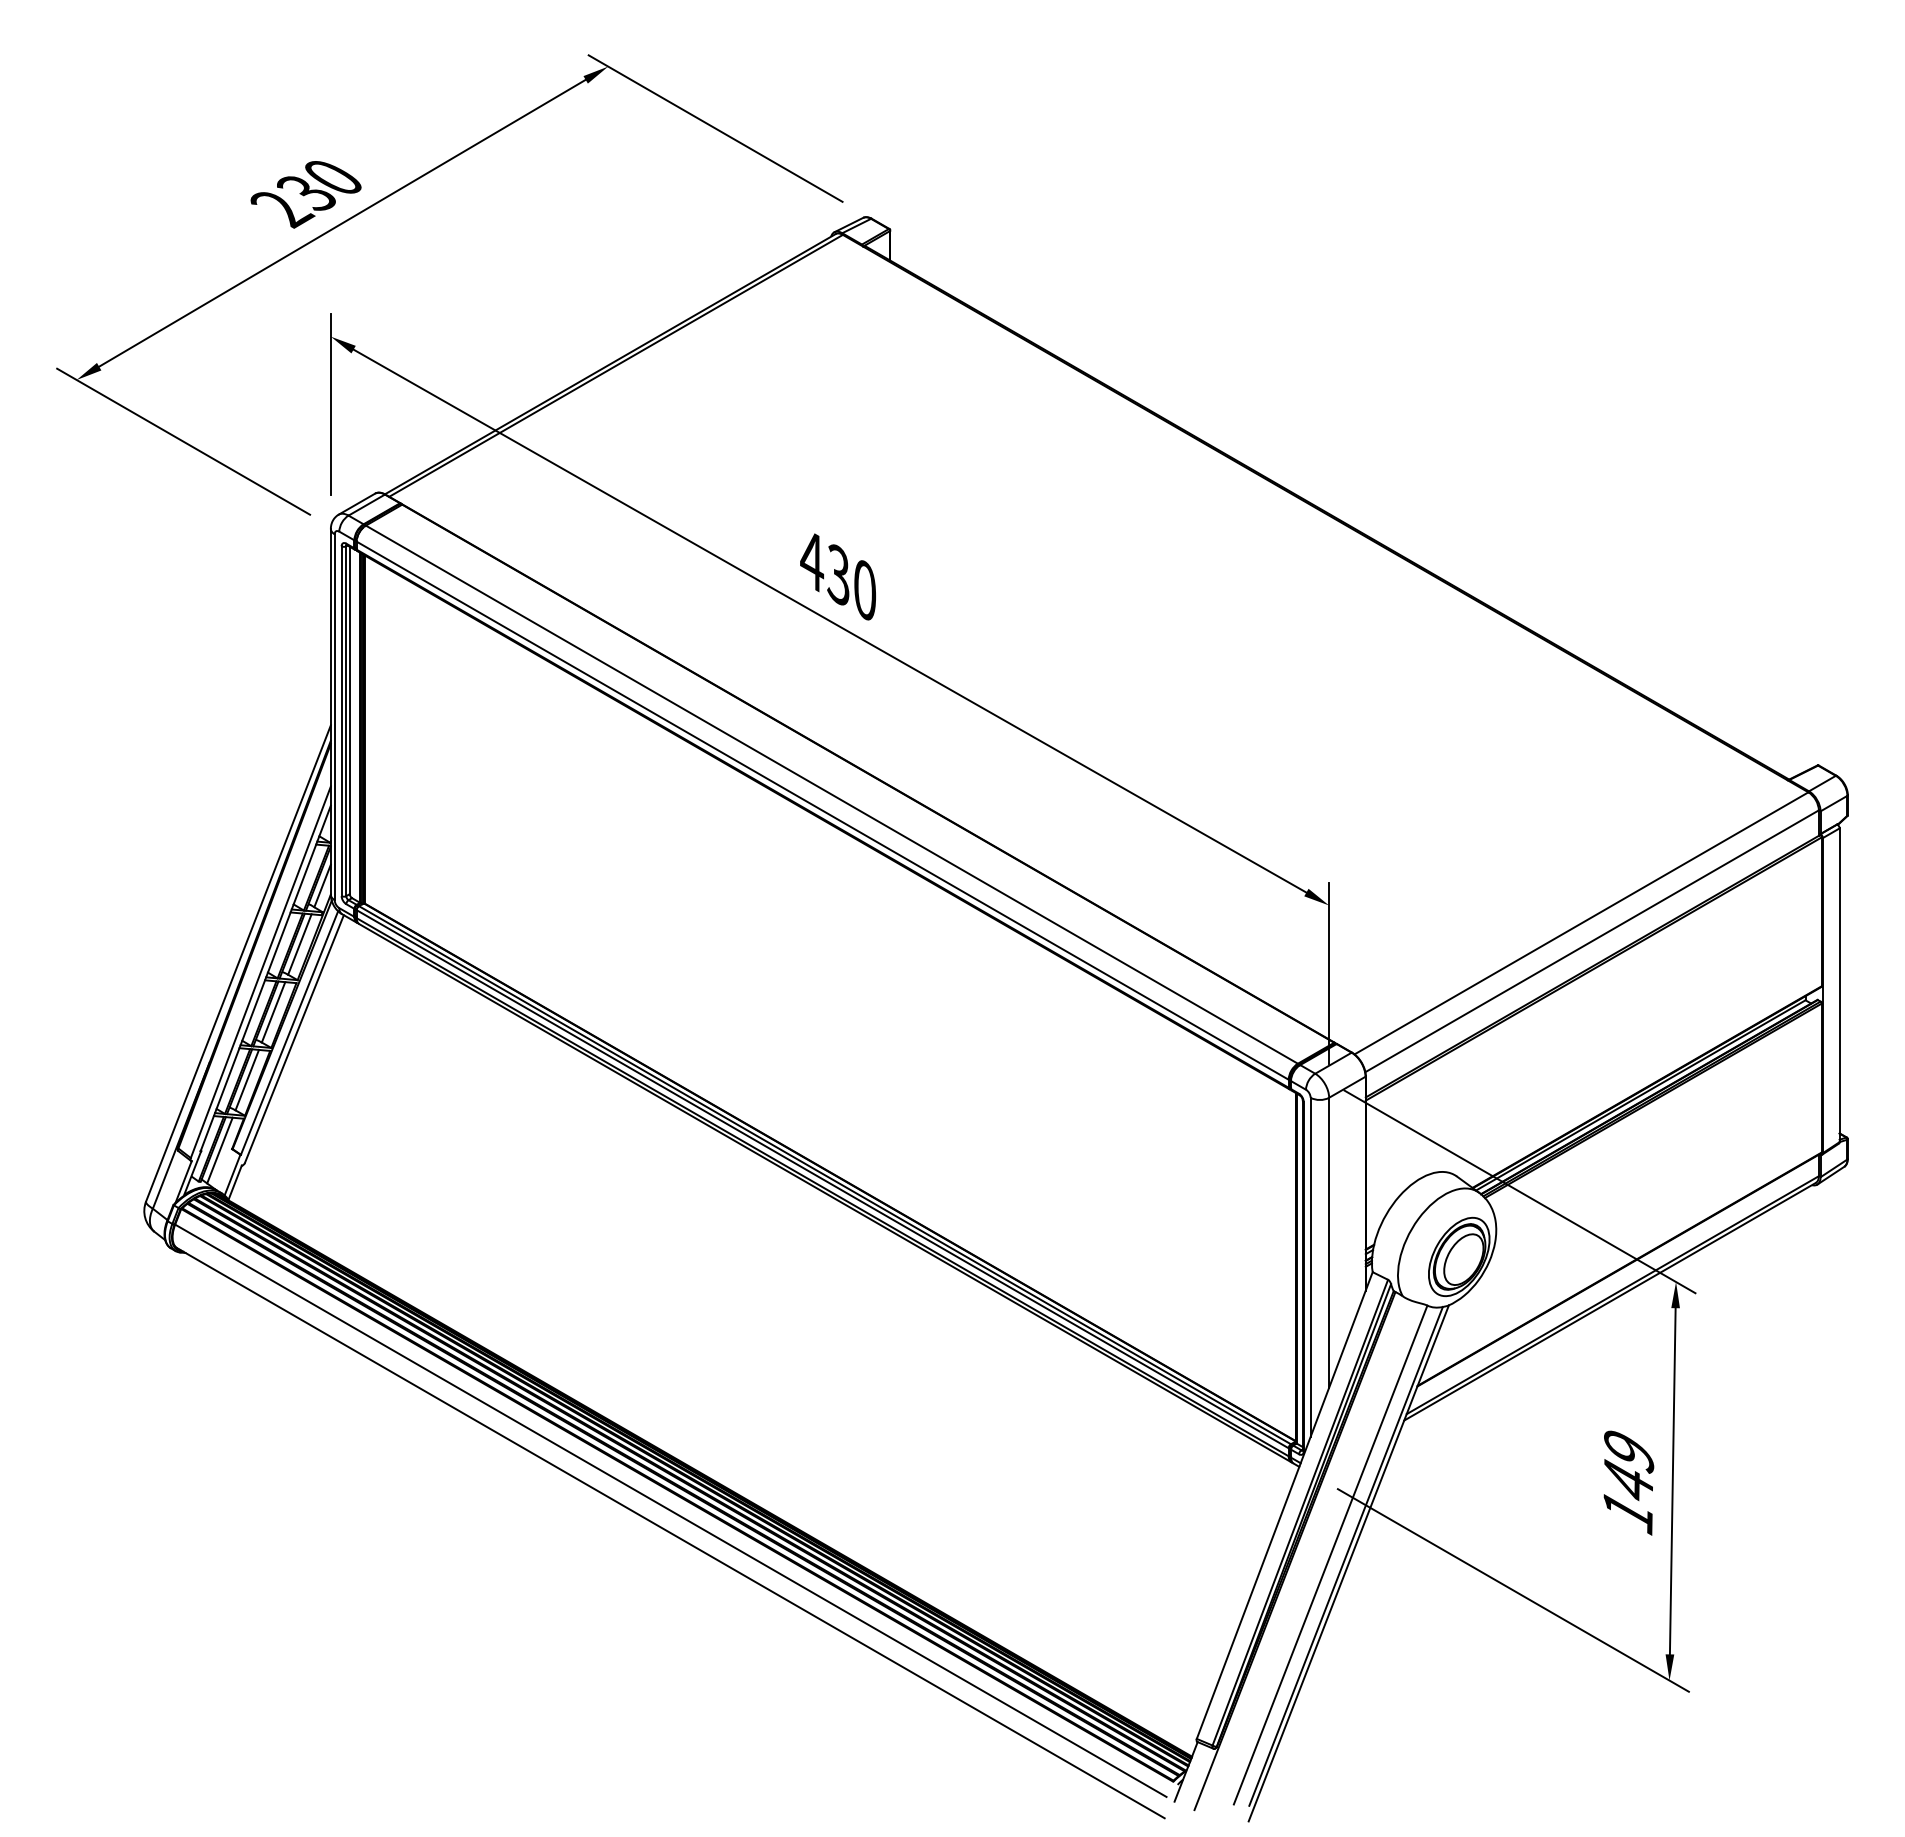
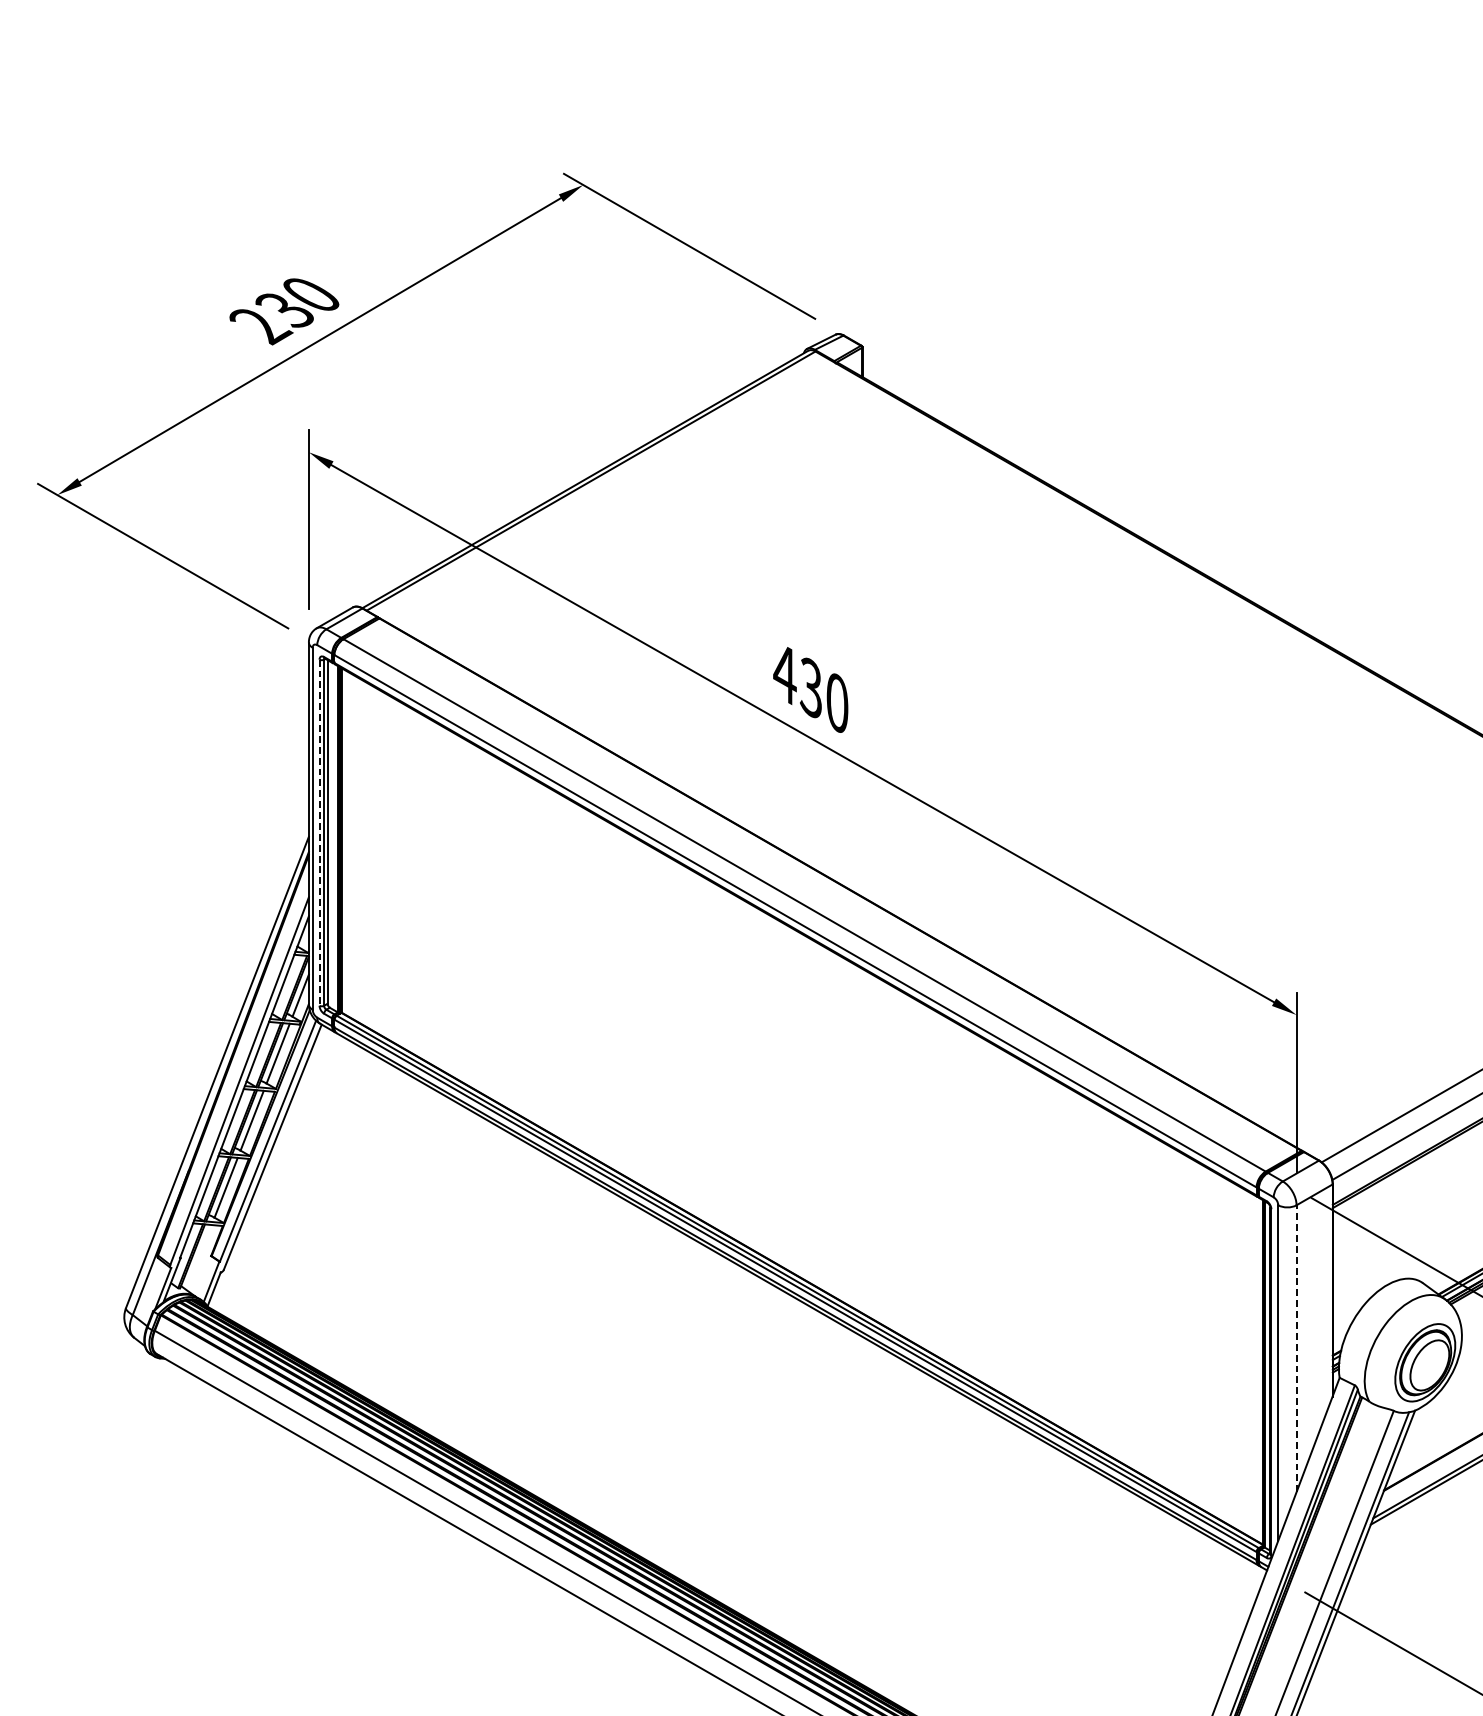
line: (341, 721) -> (319, 832), solid -> dashed
line: (219, 1150) -> (198, 1257), removed
line: (1329, 1242) -> (1296, 1348), solid -> dashed

